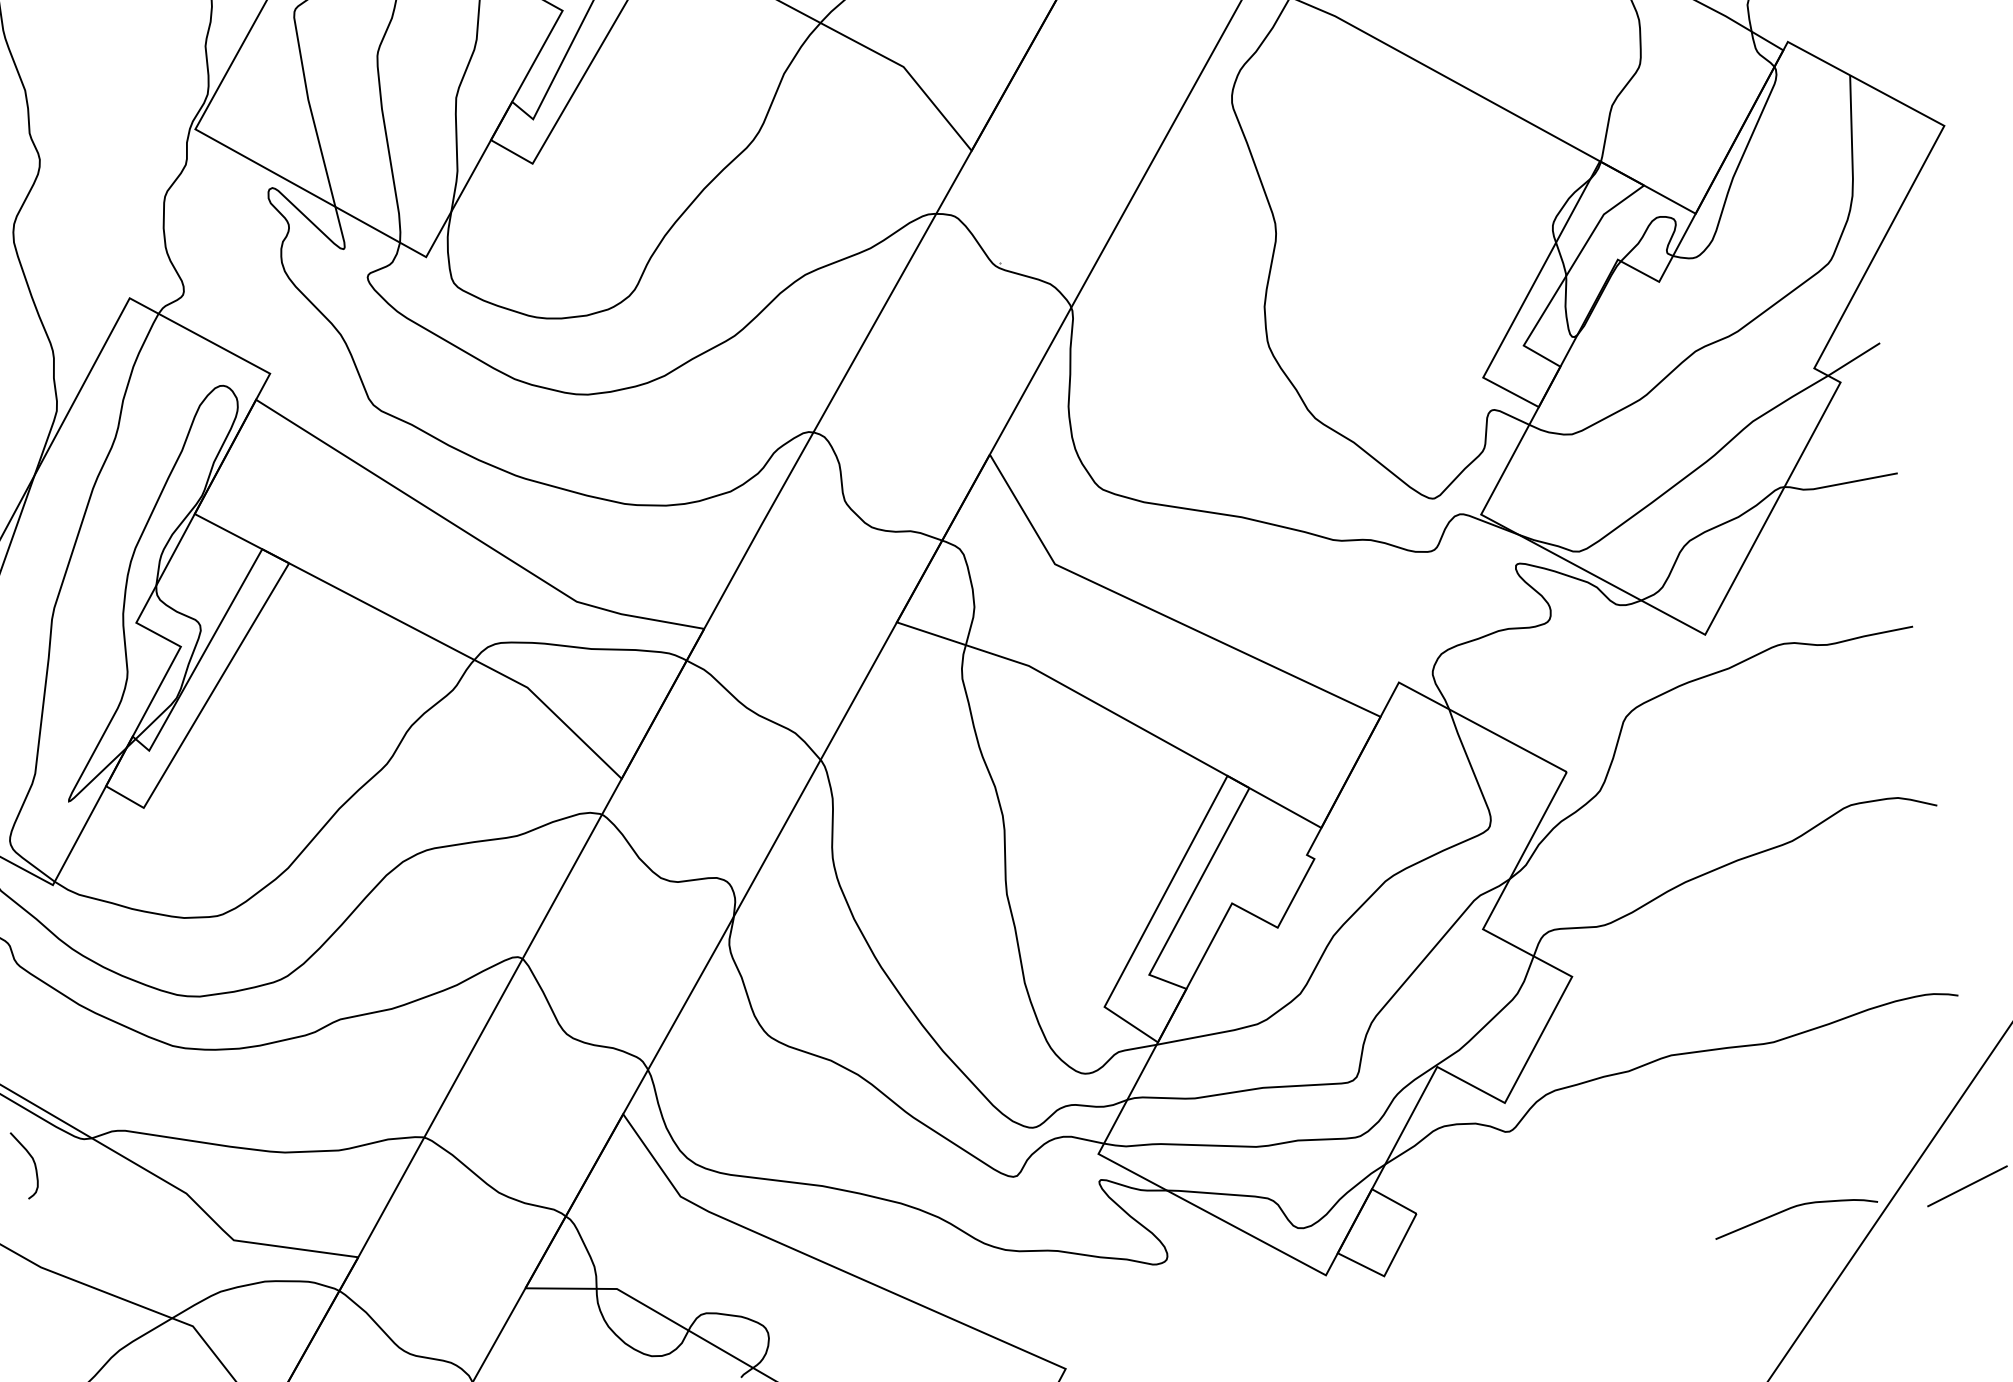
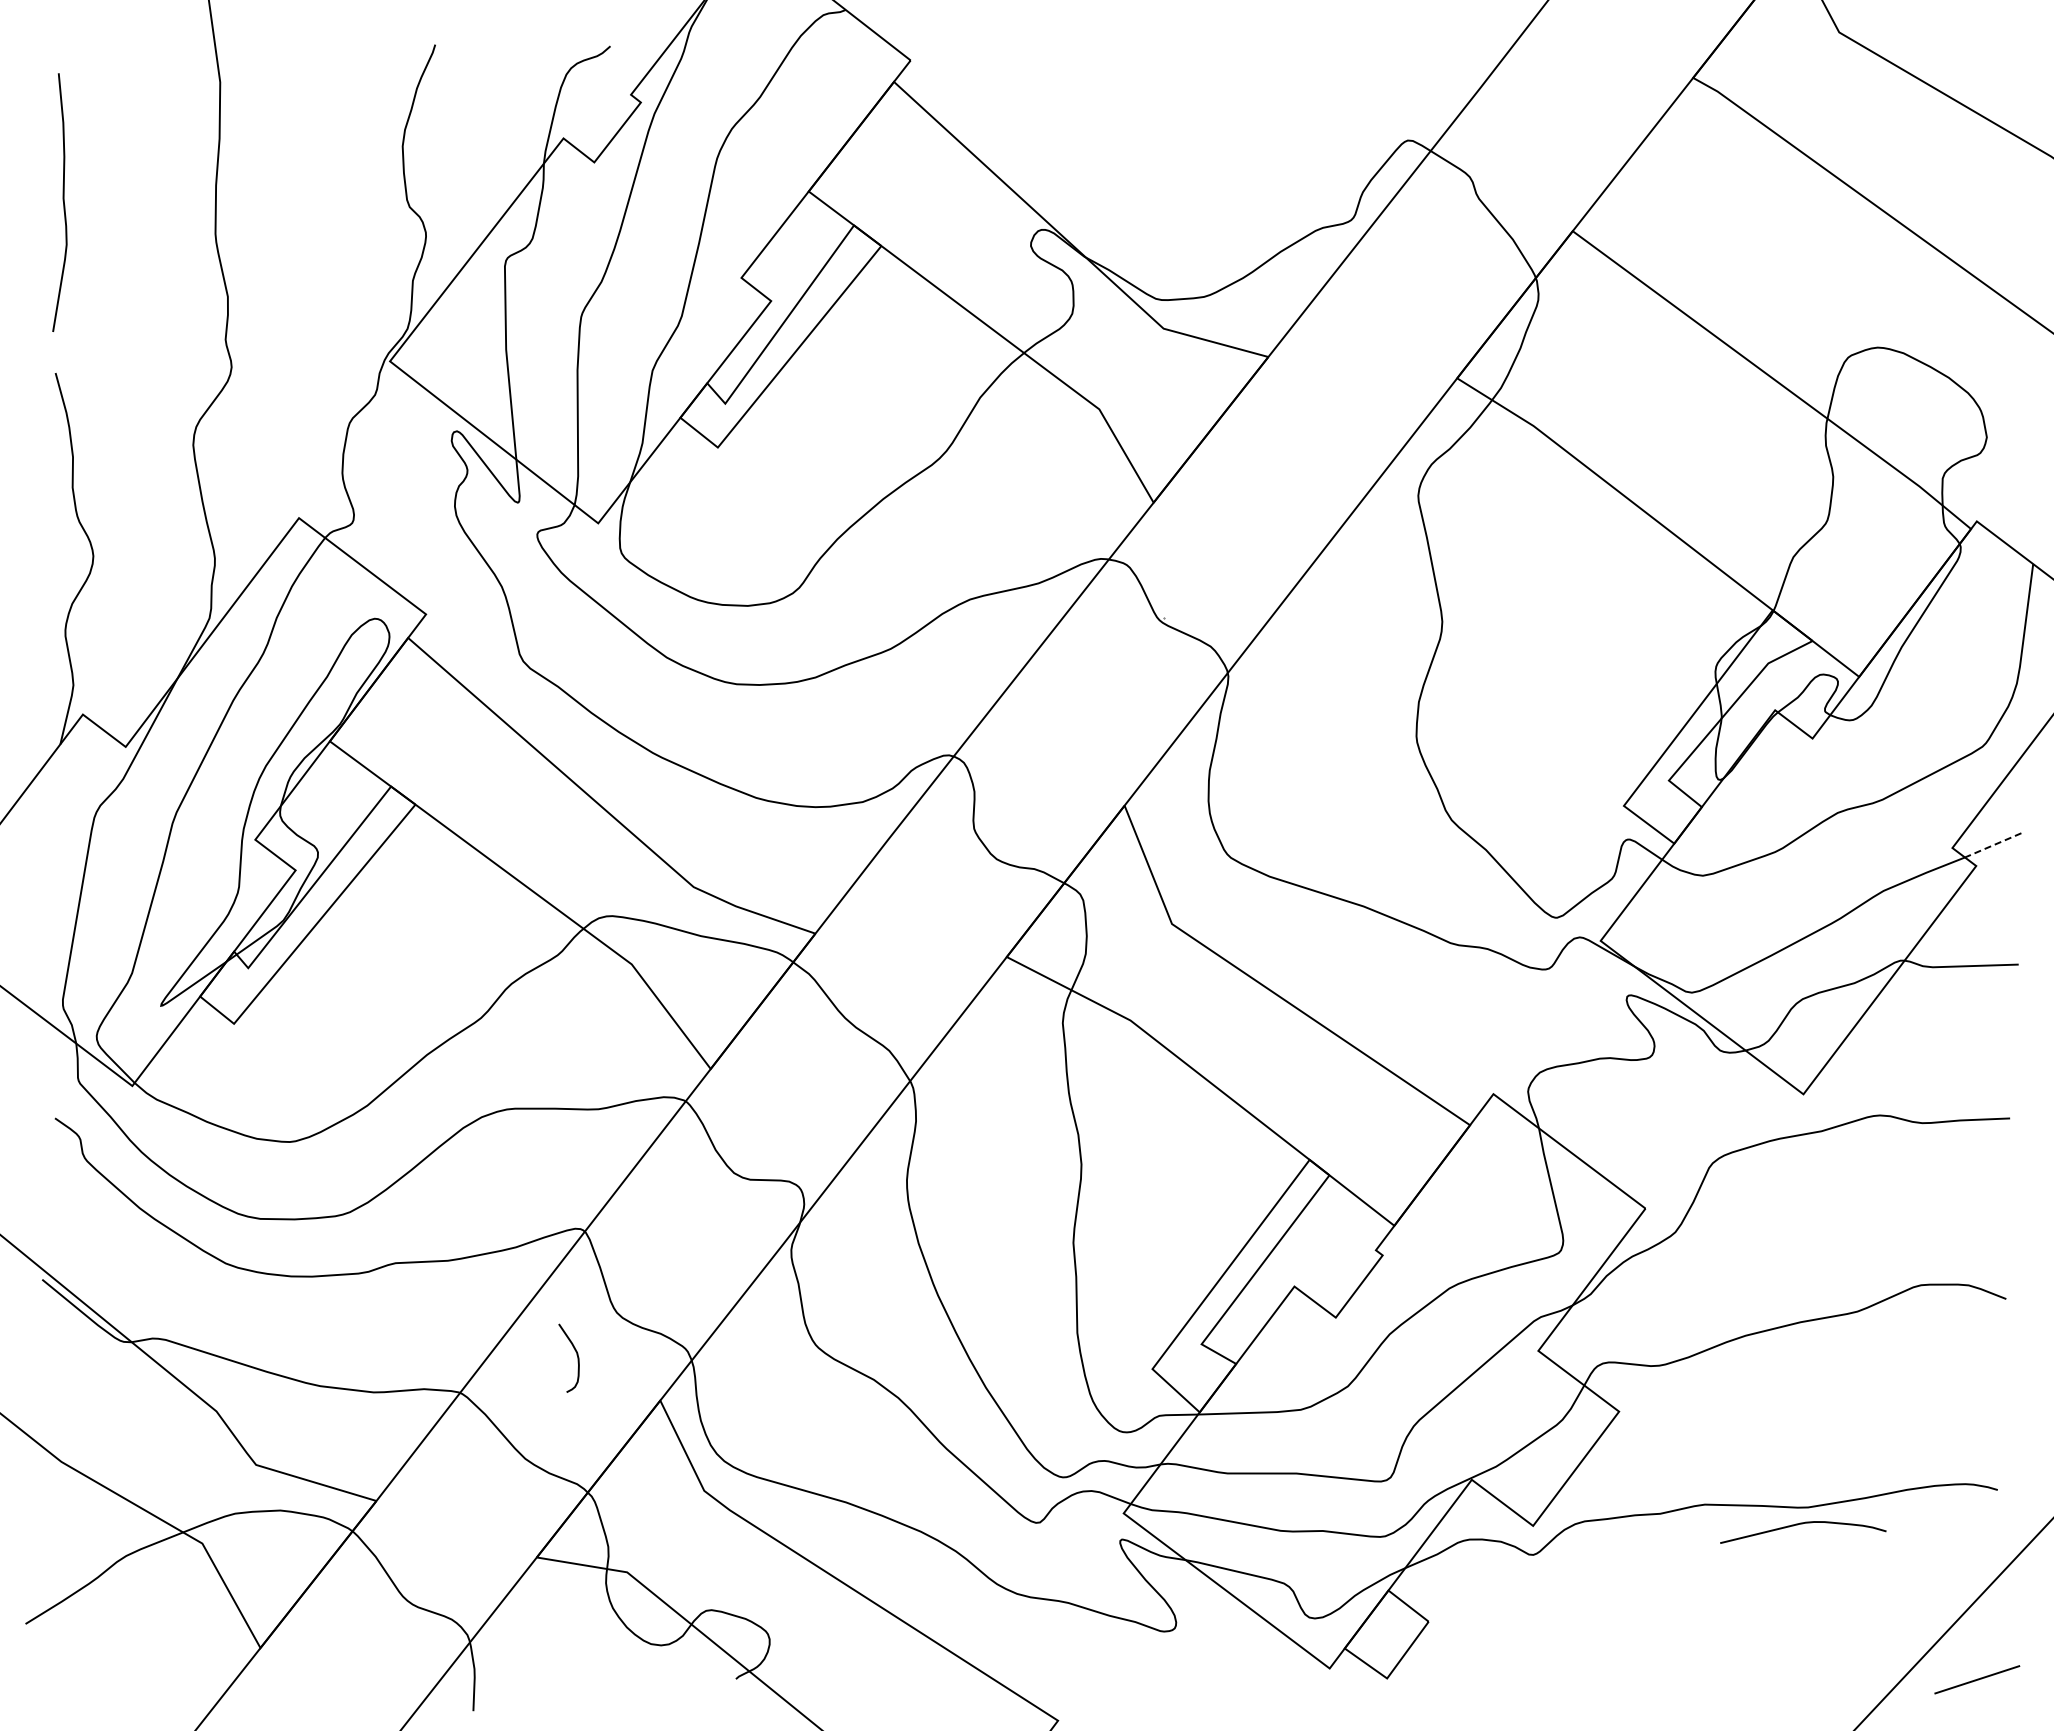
line: (1854, 359) -> (1993, 845), solid -> dashed
curve: (32, 1161) -> (576, 1355), moved
curve: (1794, 1208) -> (1802, 1524), moved

